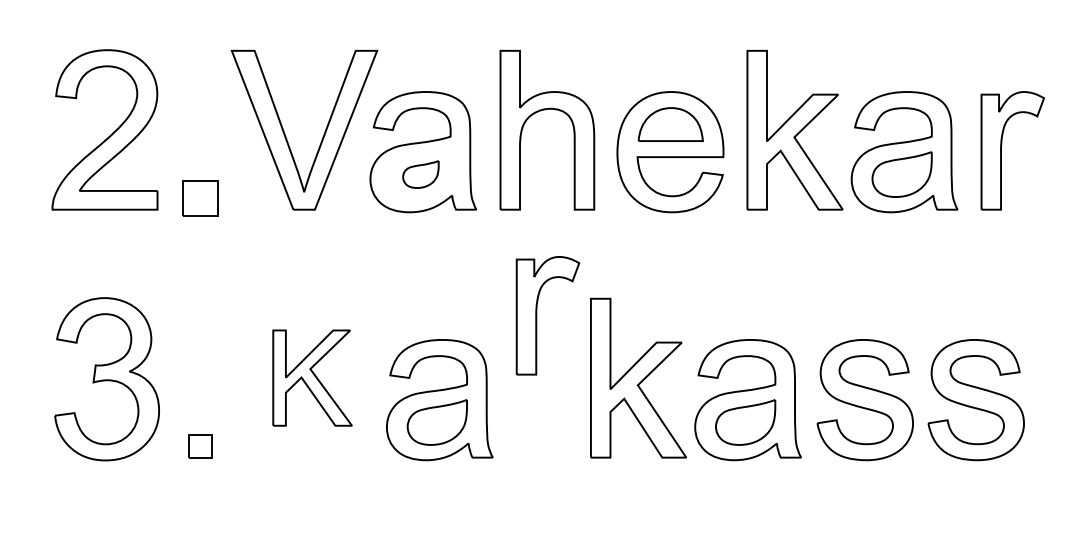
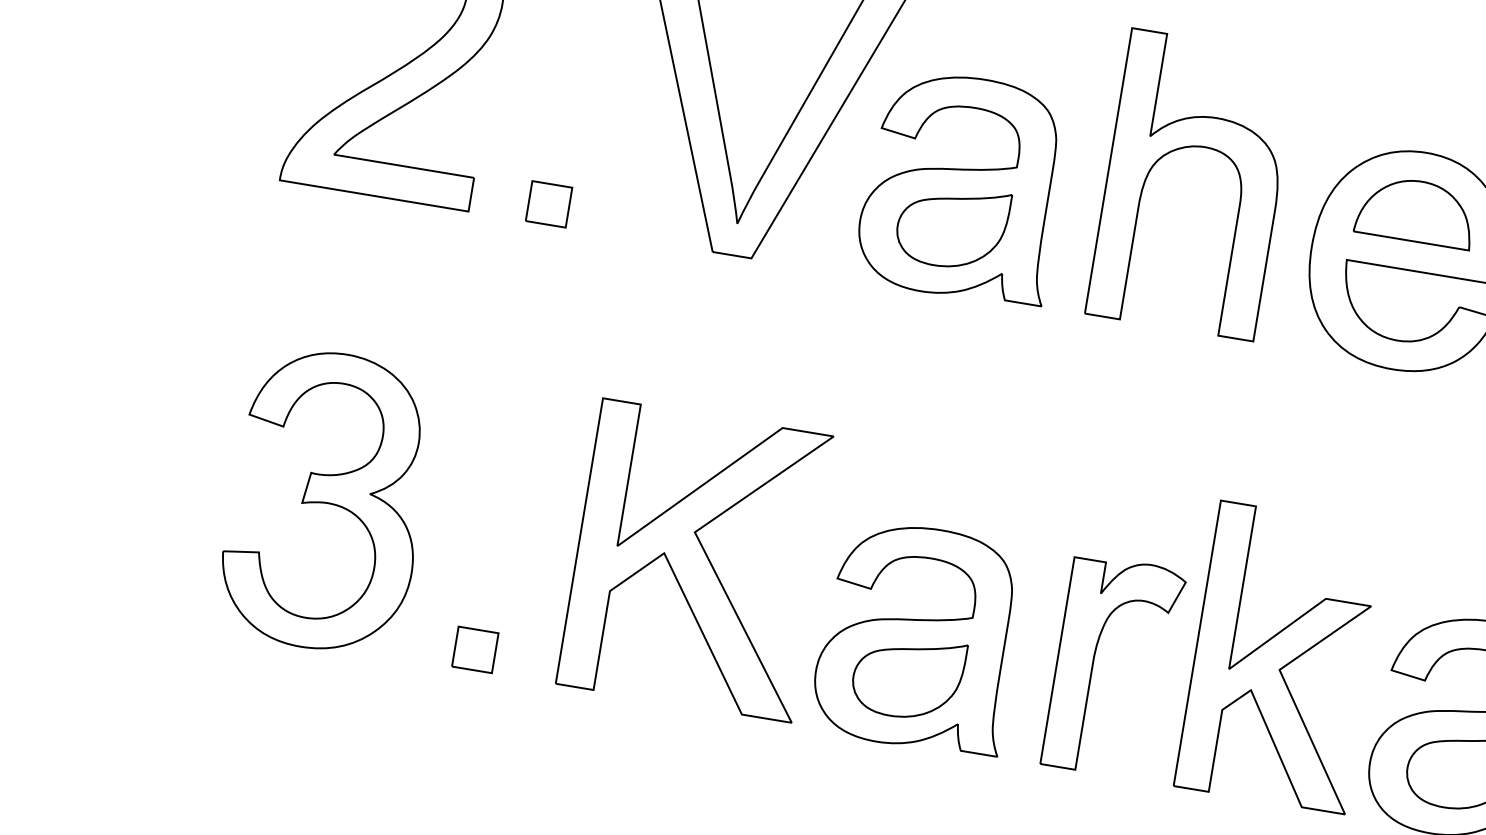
part: (420, 174) -> (951, 226), size x1.67
part: (200, 198) -> (549, 204), size x0.62
part: (537, 315) -> (1095, 663), moved
part: (312, 377) -> (697, 559), size x1.67

